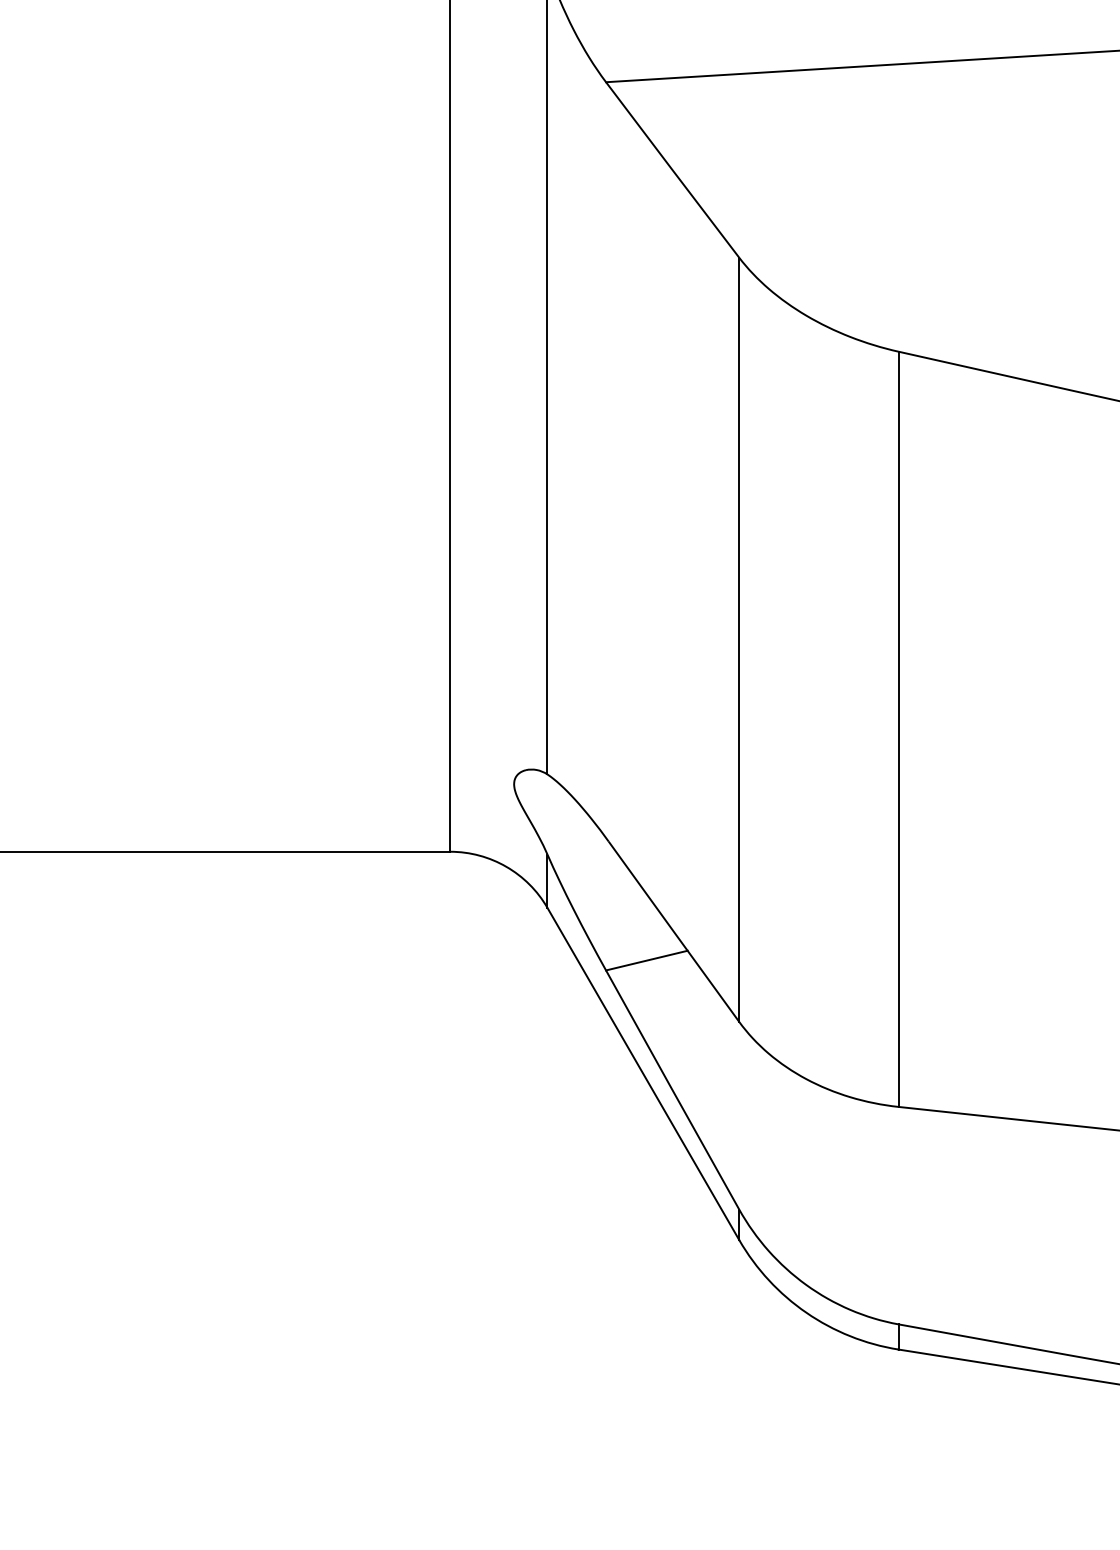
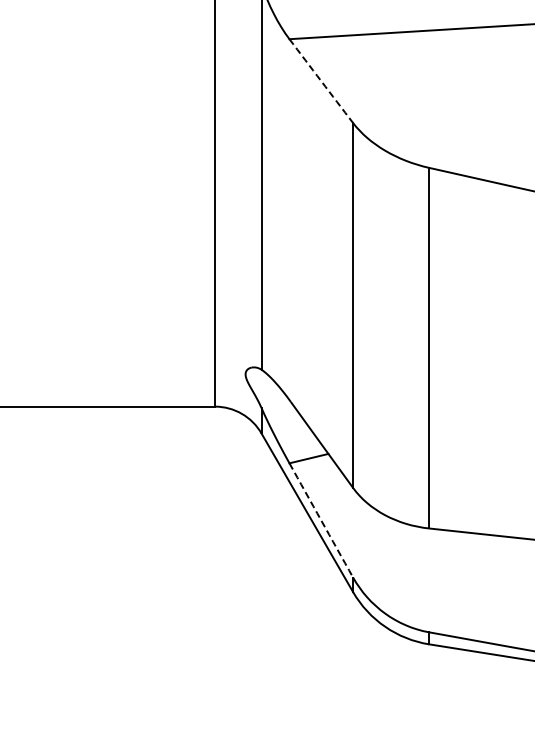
arc: (673, 170) -> (321, 81), solid -> dashed
arc: (673, 1090) -> (321, 520), solid -> dashed

